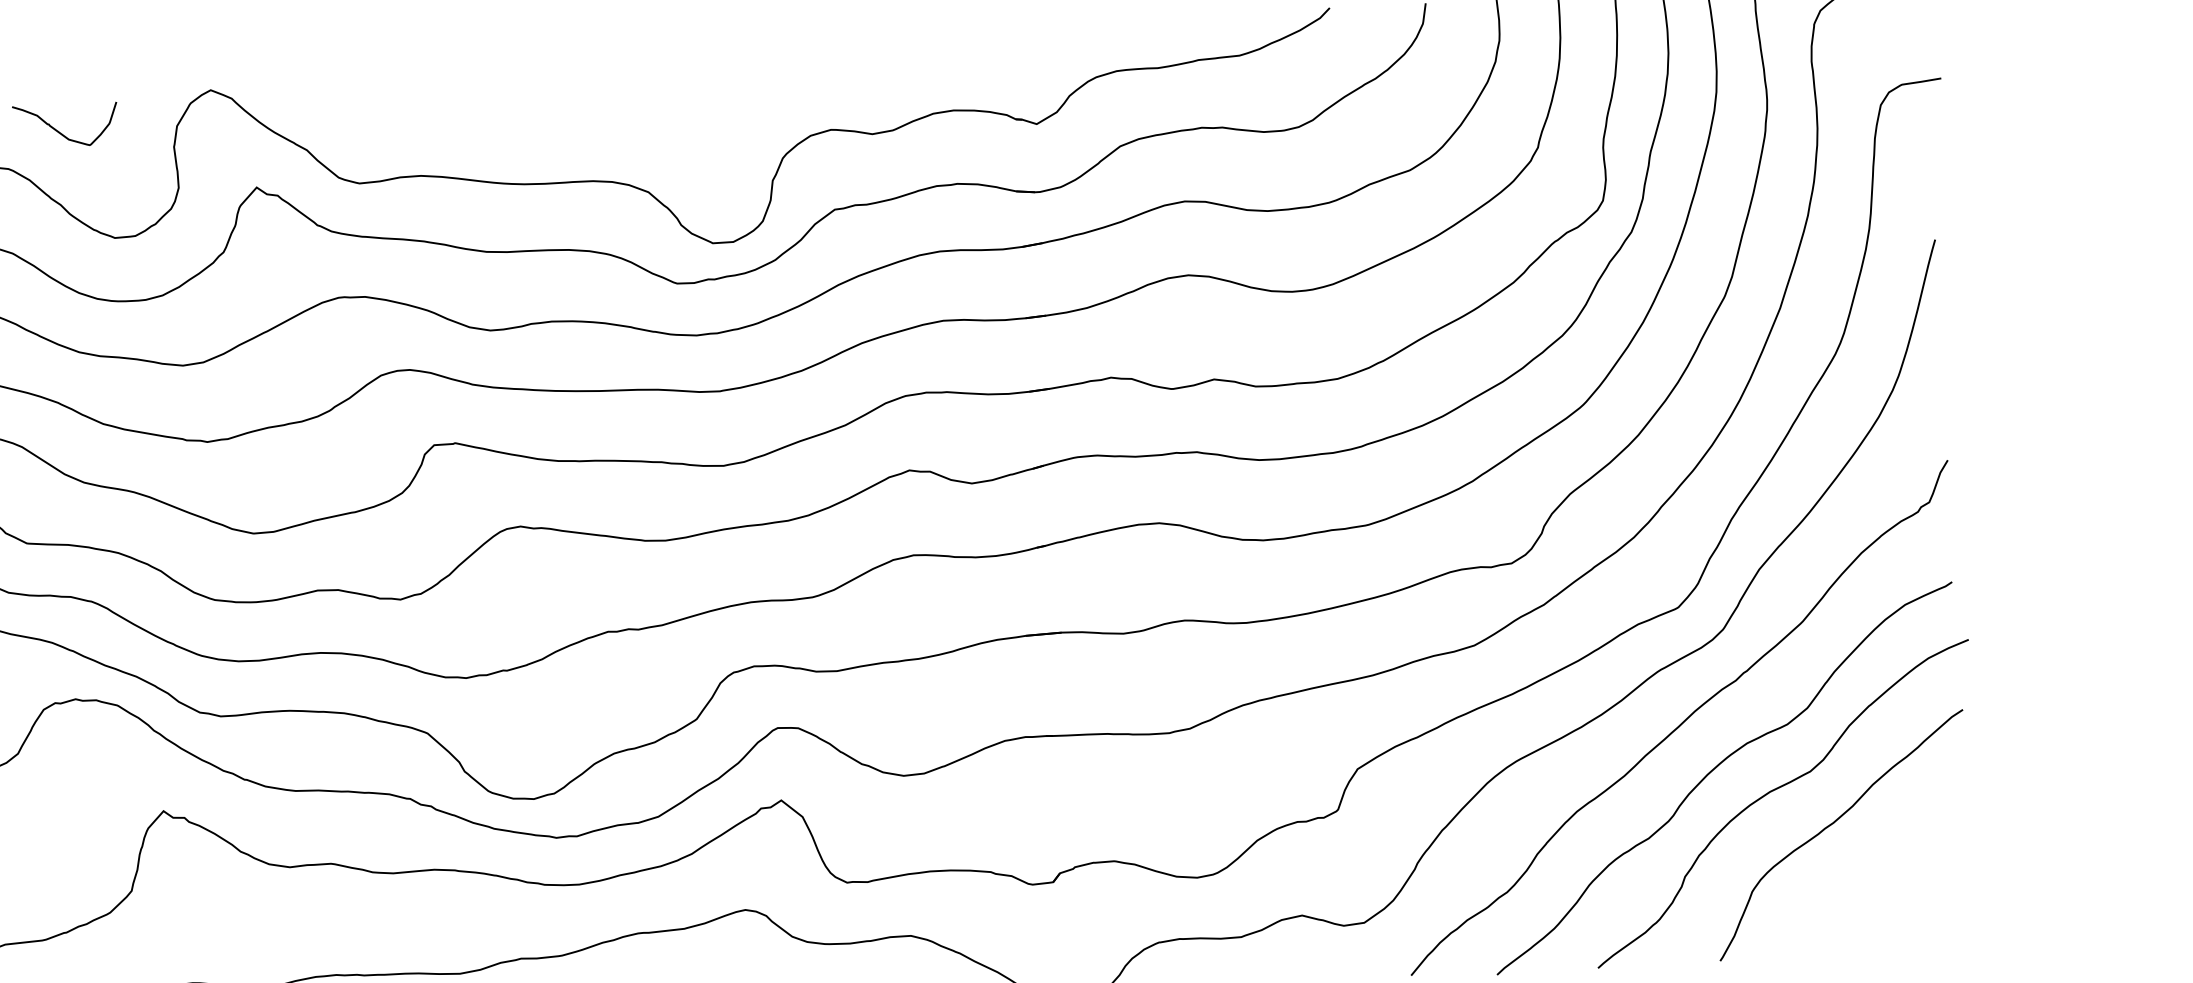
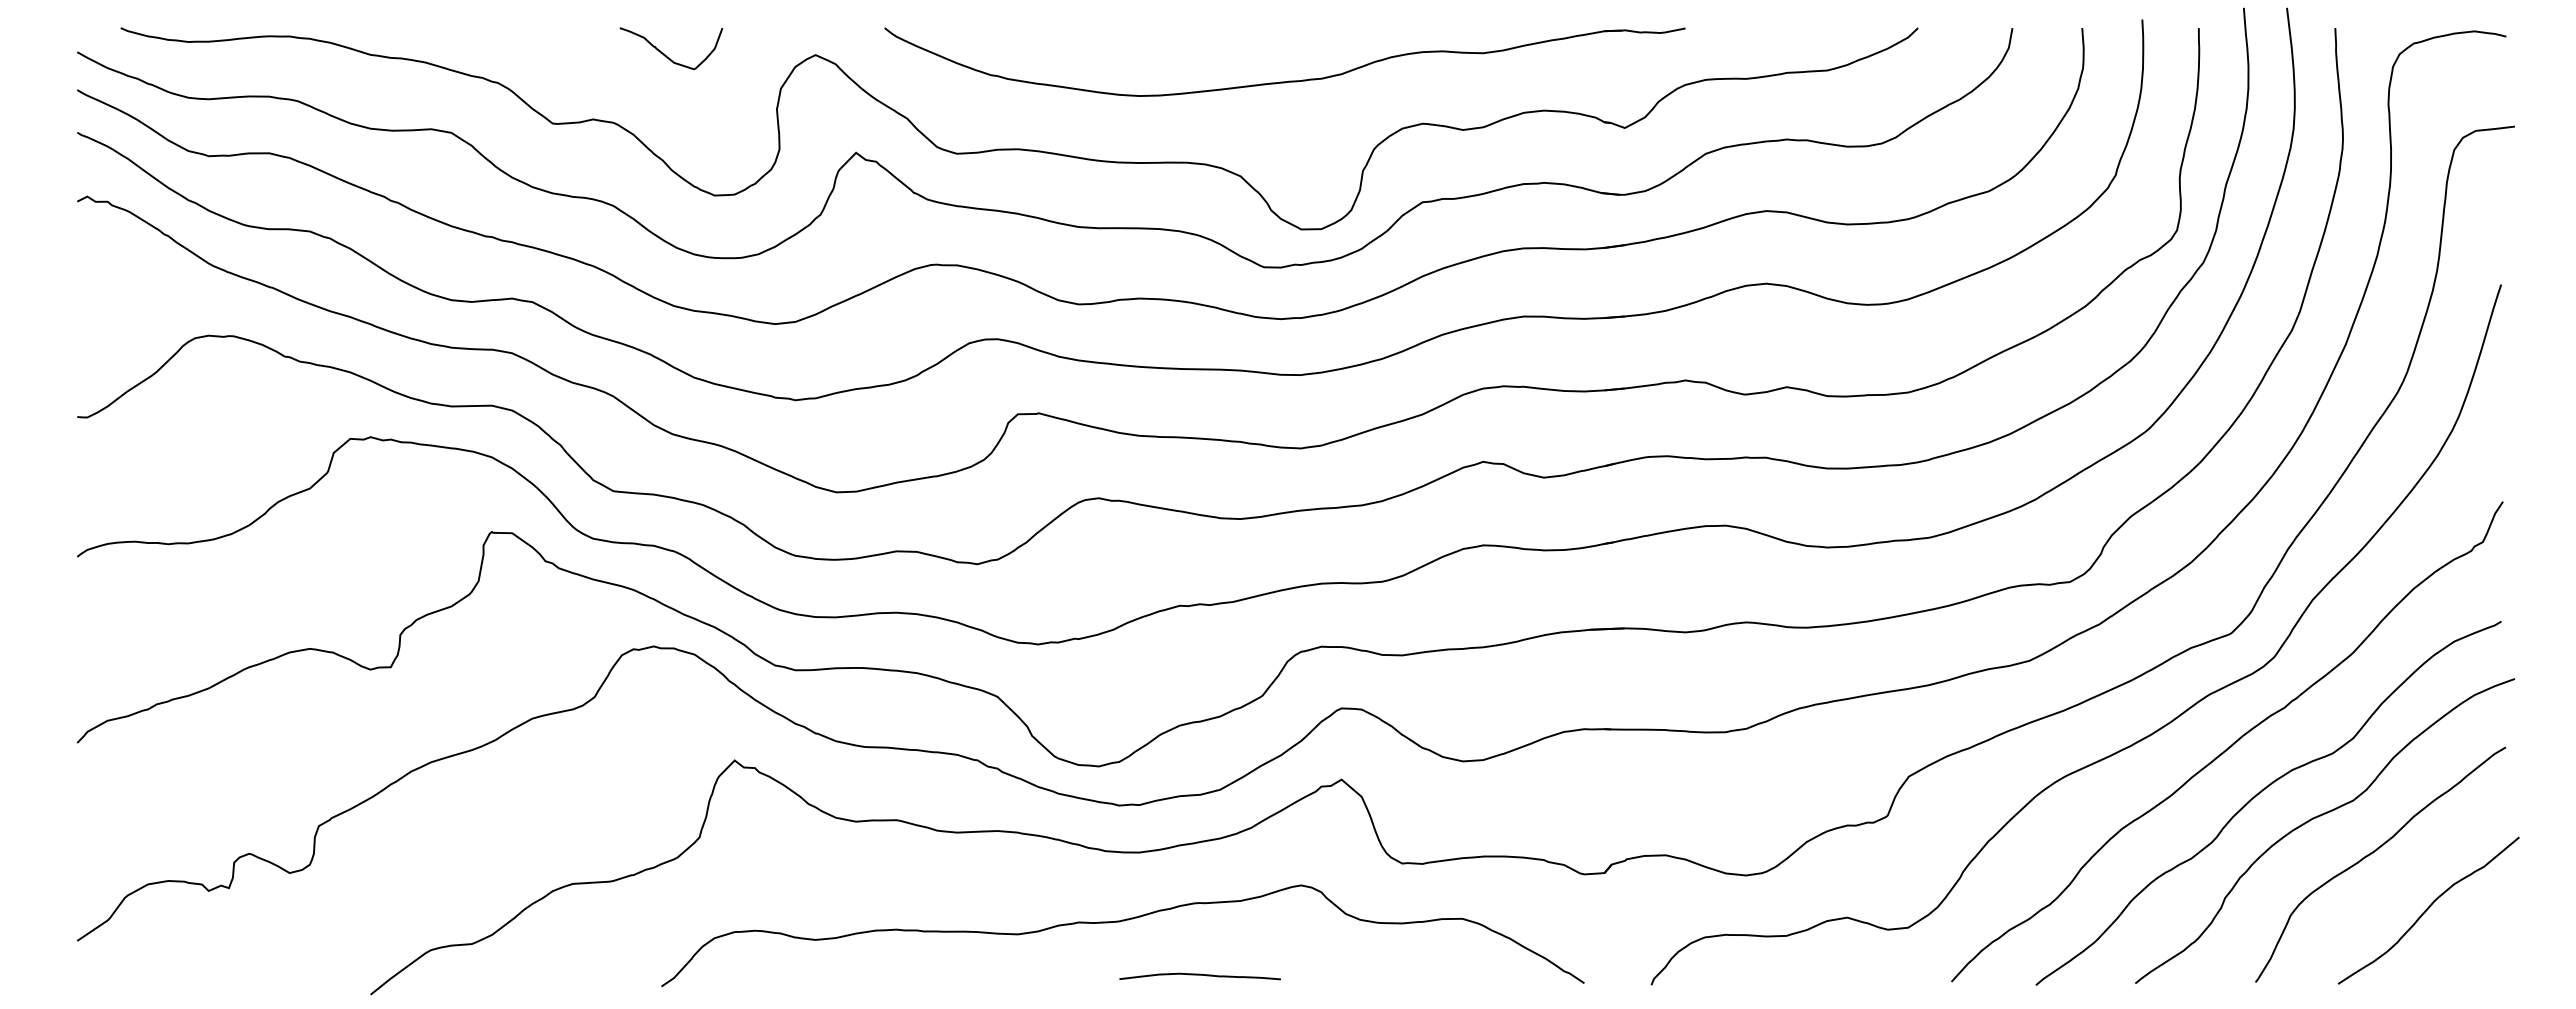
part: (692, 92) -> (1288, 80), added
curve: (59, 131) -> (665, 54), moved
curve: (1892, 878) -> (2428, 909), added

